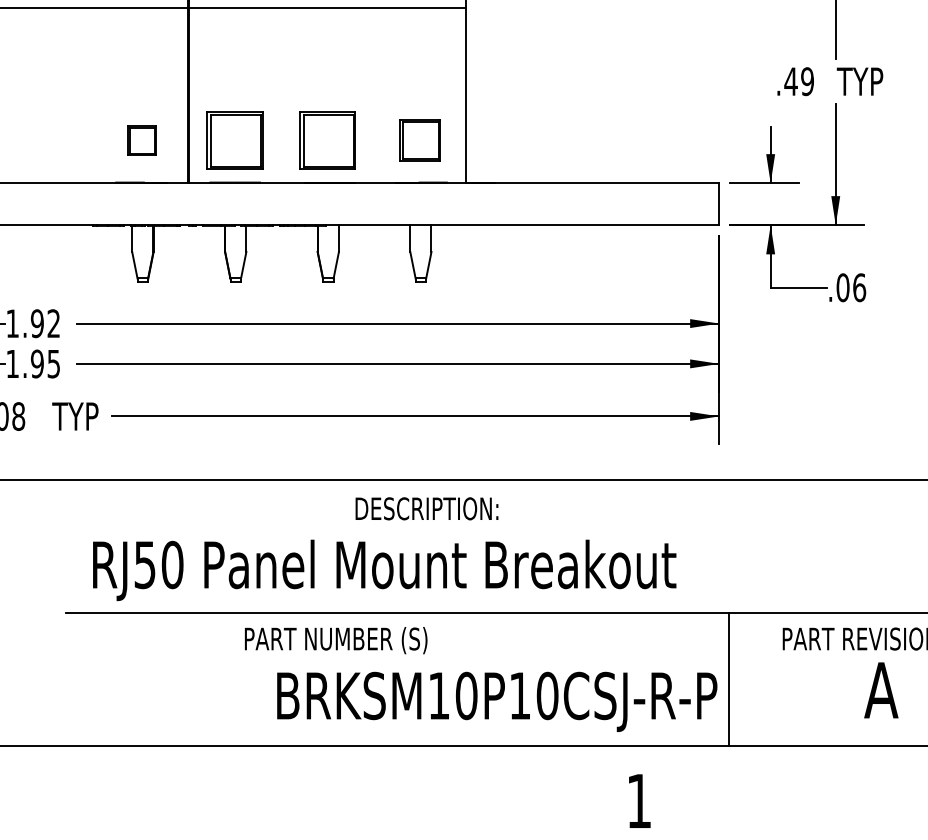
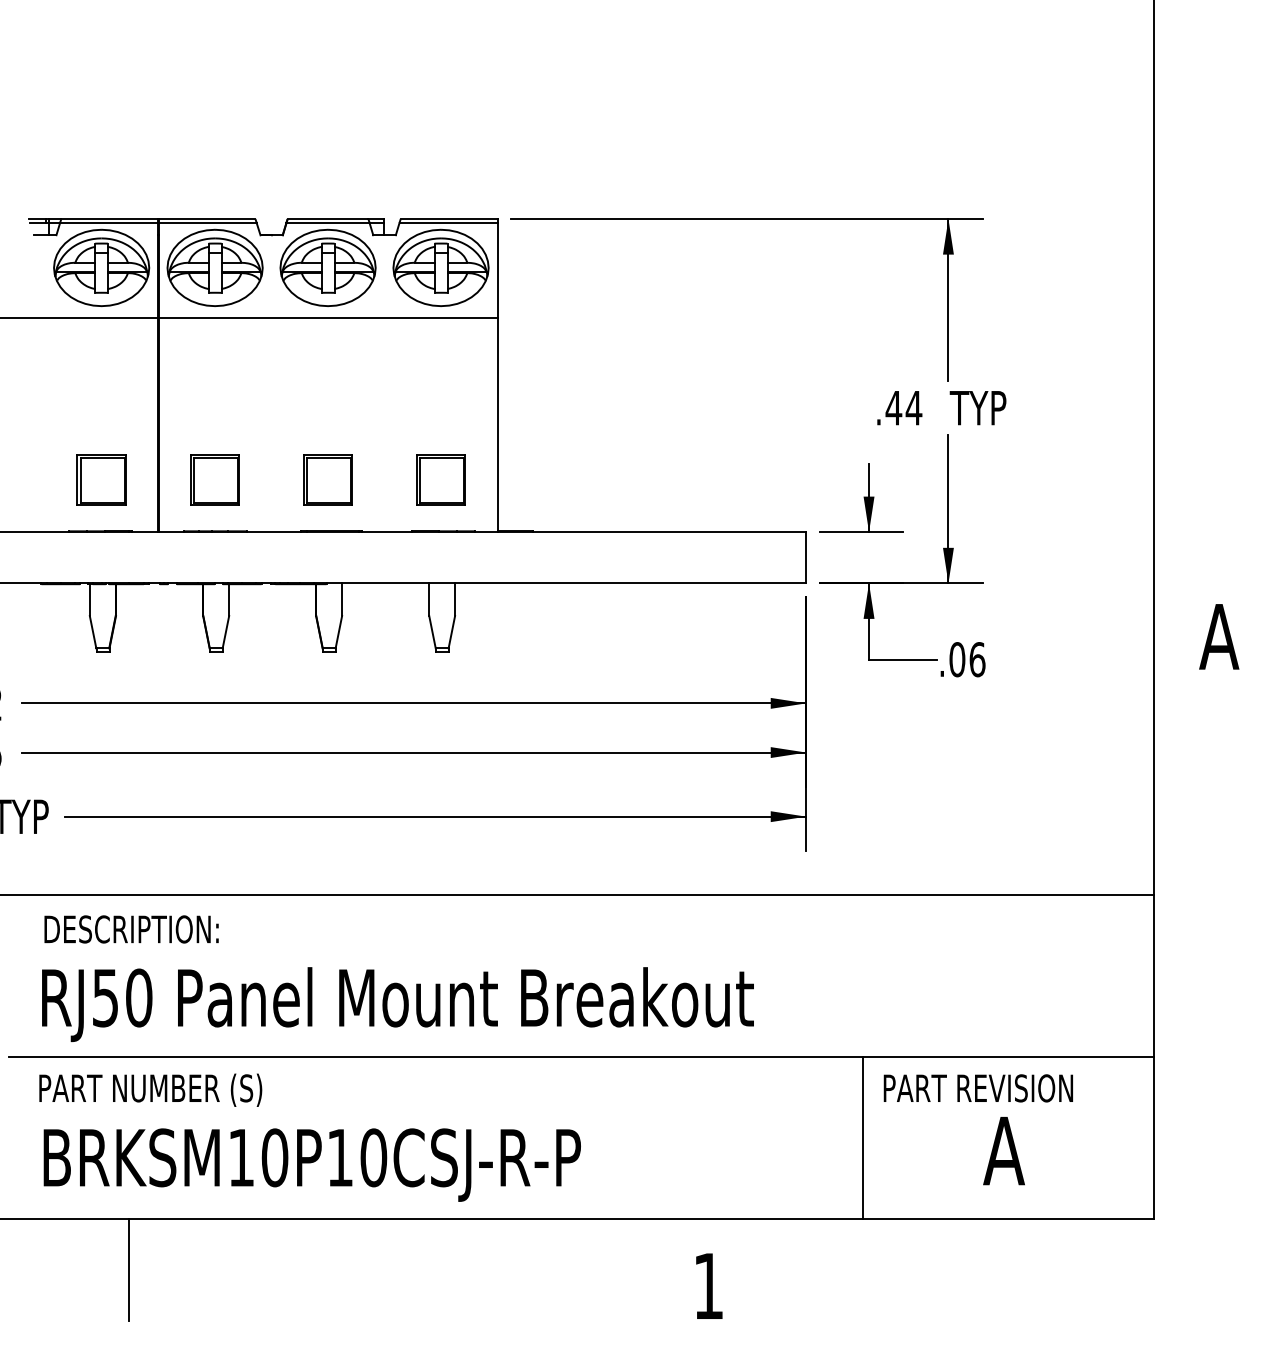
text: (807, 81) -> (913, 407), .49 -> .44
part: (141, 140) -> (101, 479), size x1.43
part: (234, 140) -> (214, 479), size x0.71
part: (326, 140) -> (327, 479), size x0.71
text: (426, 508) -> (131, 929), moved
text: (335, 639) -> (150, 1089), moved
line: (728, 679) -> (862, 1137), moved
text: (496, 701) -> (311, 1164), moved
line: (163, 787) -> (128, 1269), added

